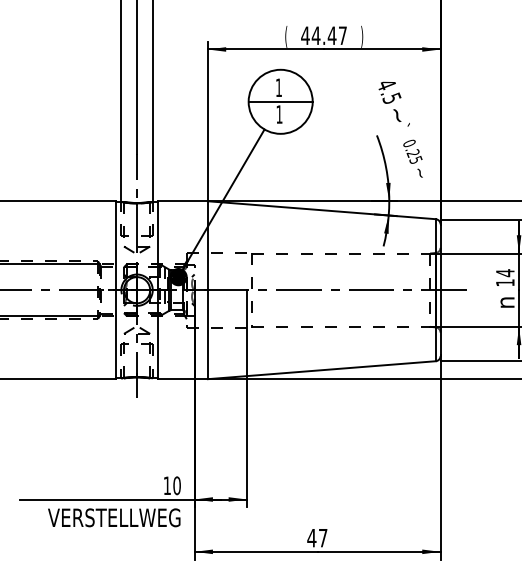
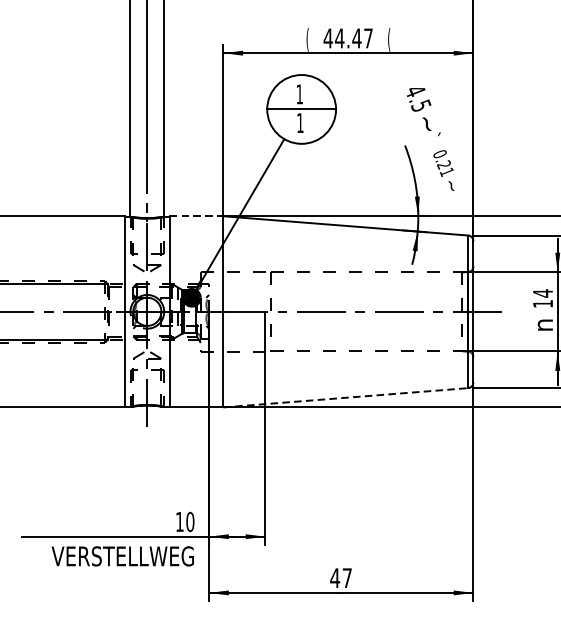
text: (362, 36) -> (389, 39), ) -> (
text: (415, 160) -> (446, 172), 0.25 -> 0.21
line: (182, 201) -> (196, 216), solid -> dashed
line: (322, 370) -> (346, 398), solid -> dashed

